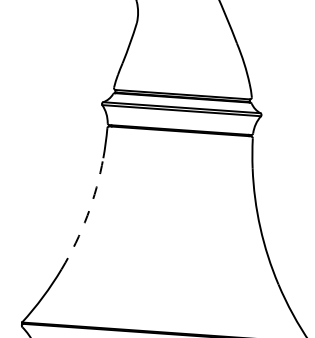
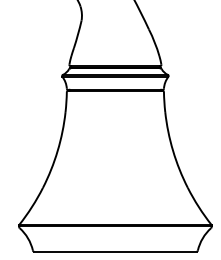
arc: (87, 214) -> (57, 150), dashed -> solid

